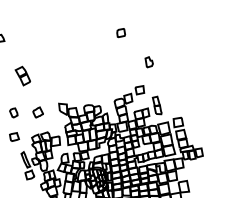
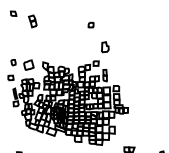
part: (149, 61) -> (105, 46), size x1.6
part: (22, 76) -> (32, 21), moved
part: (37, 112) -> (28, 65), size x1.6

